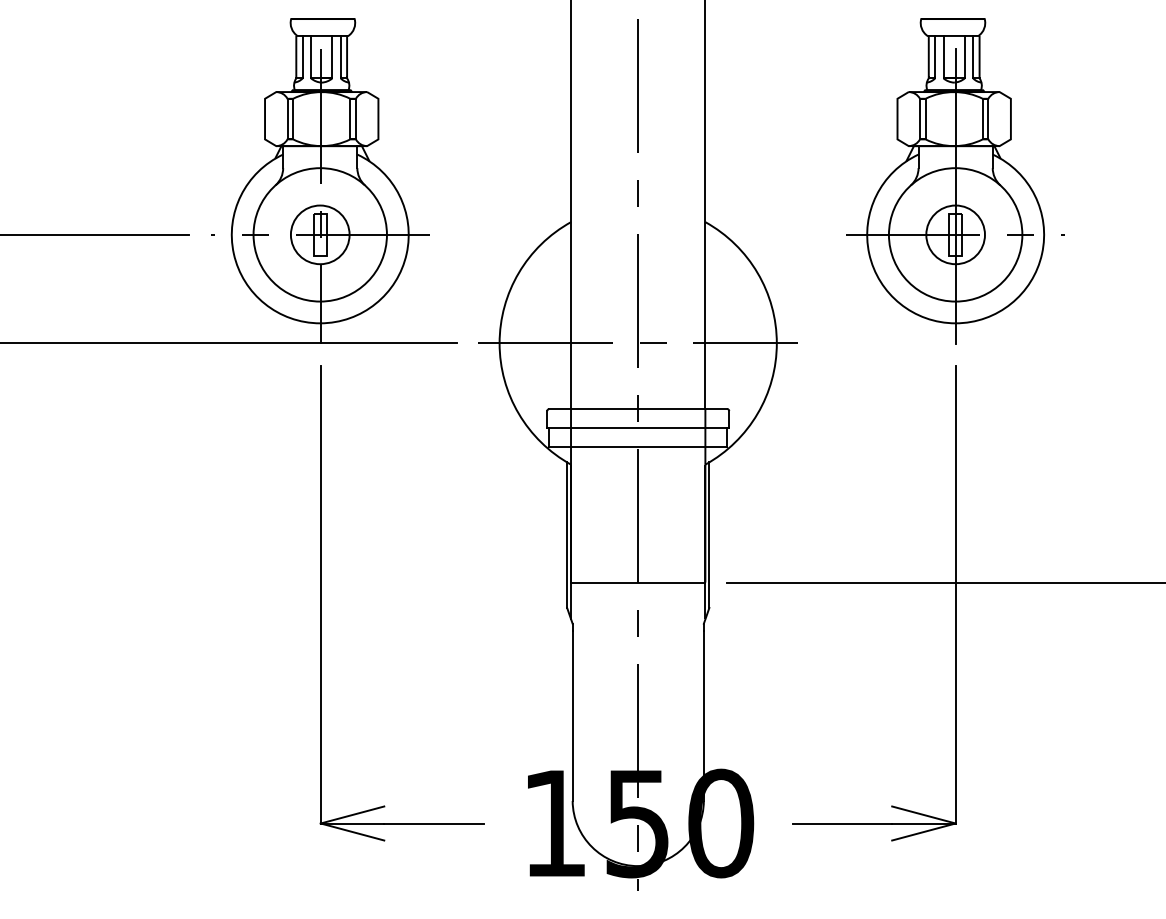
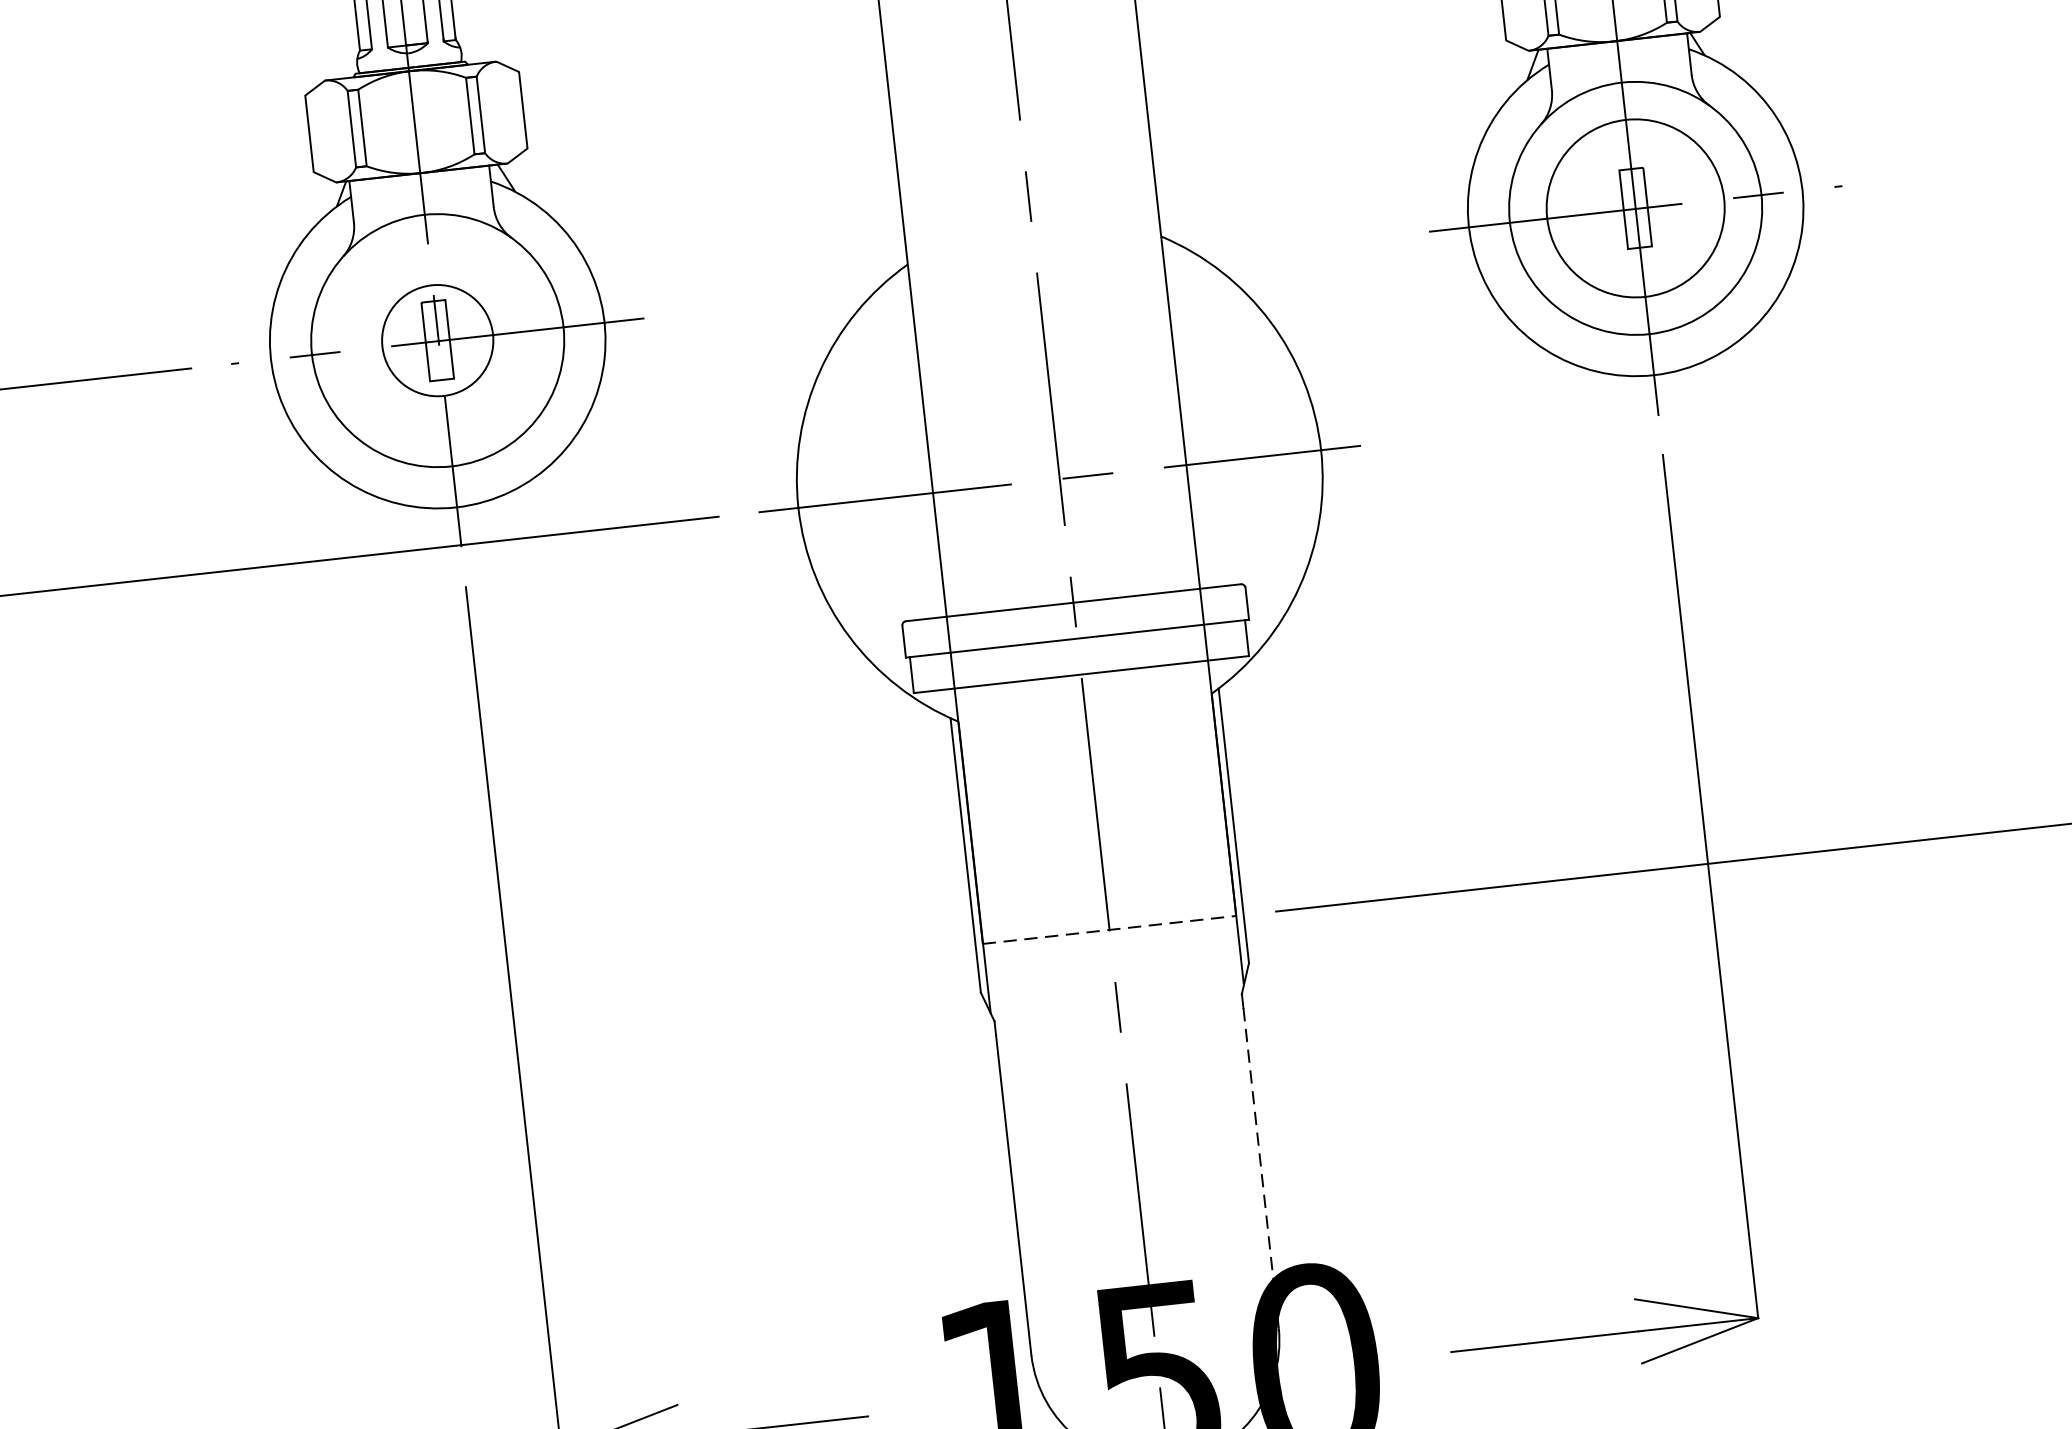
circle: (955, 234) -> (1635, 207), size x1.6
line: (638, 582) -> (1110, 929), solid -> dashed
line: (703, 716) -> (1260, 1168), solid -> dashed

